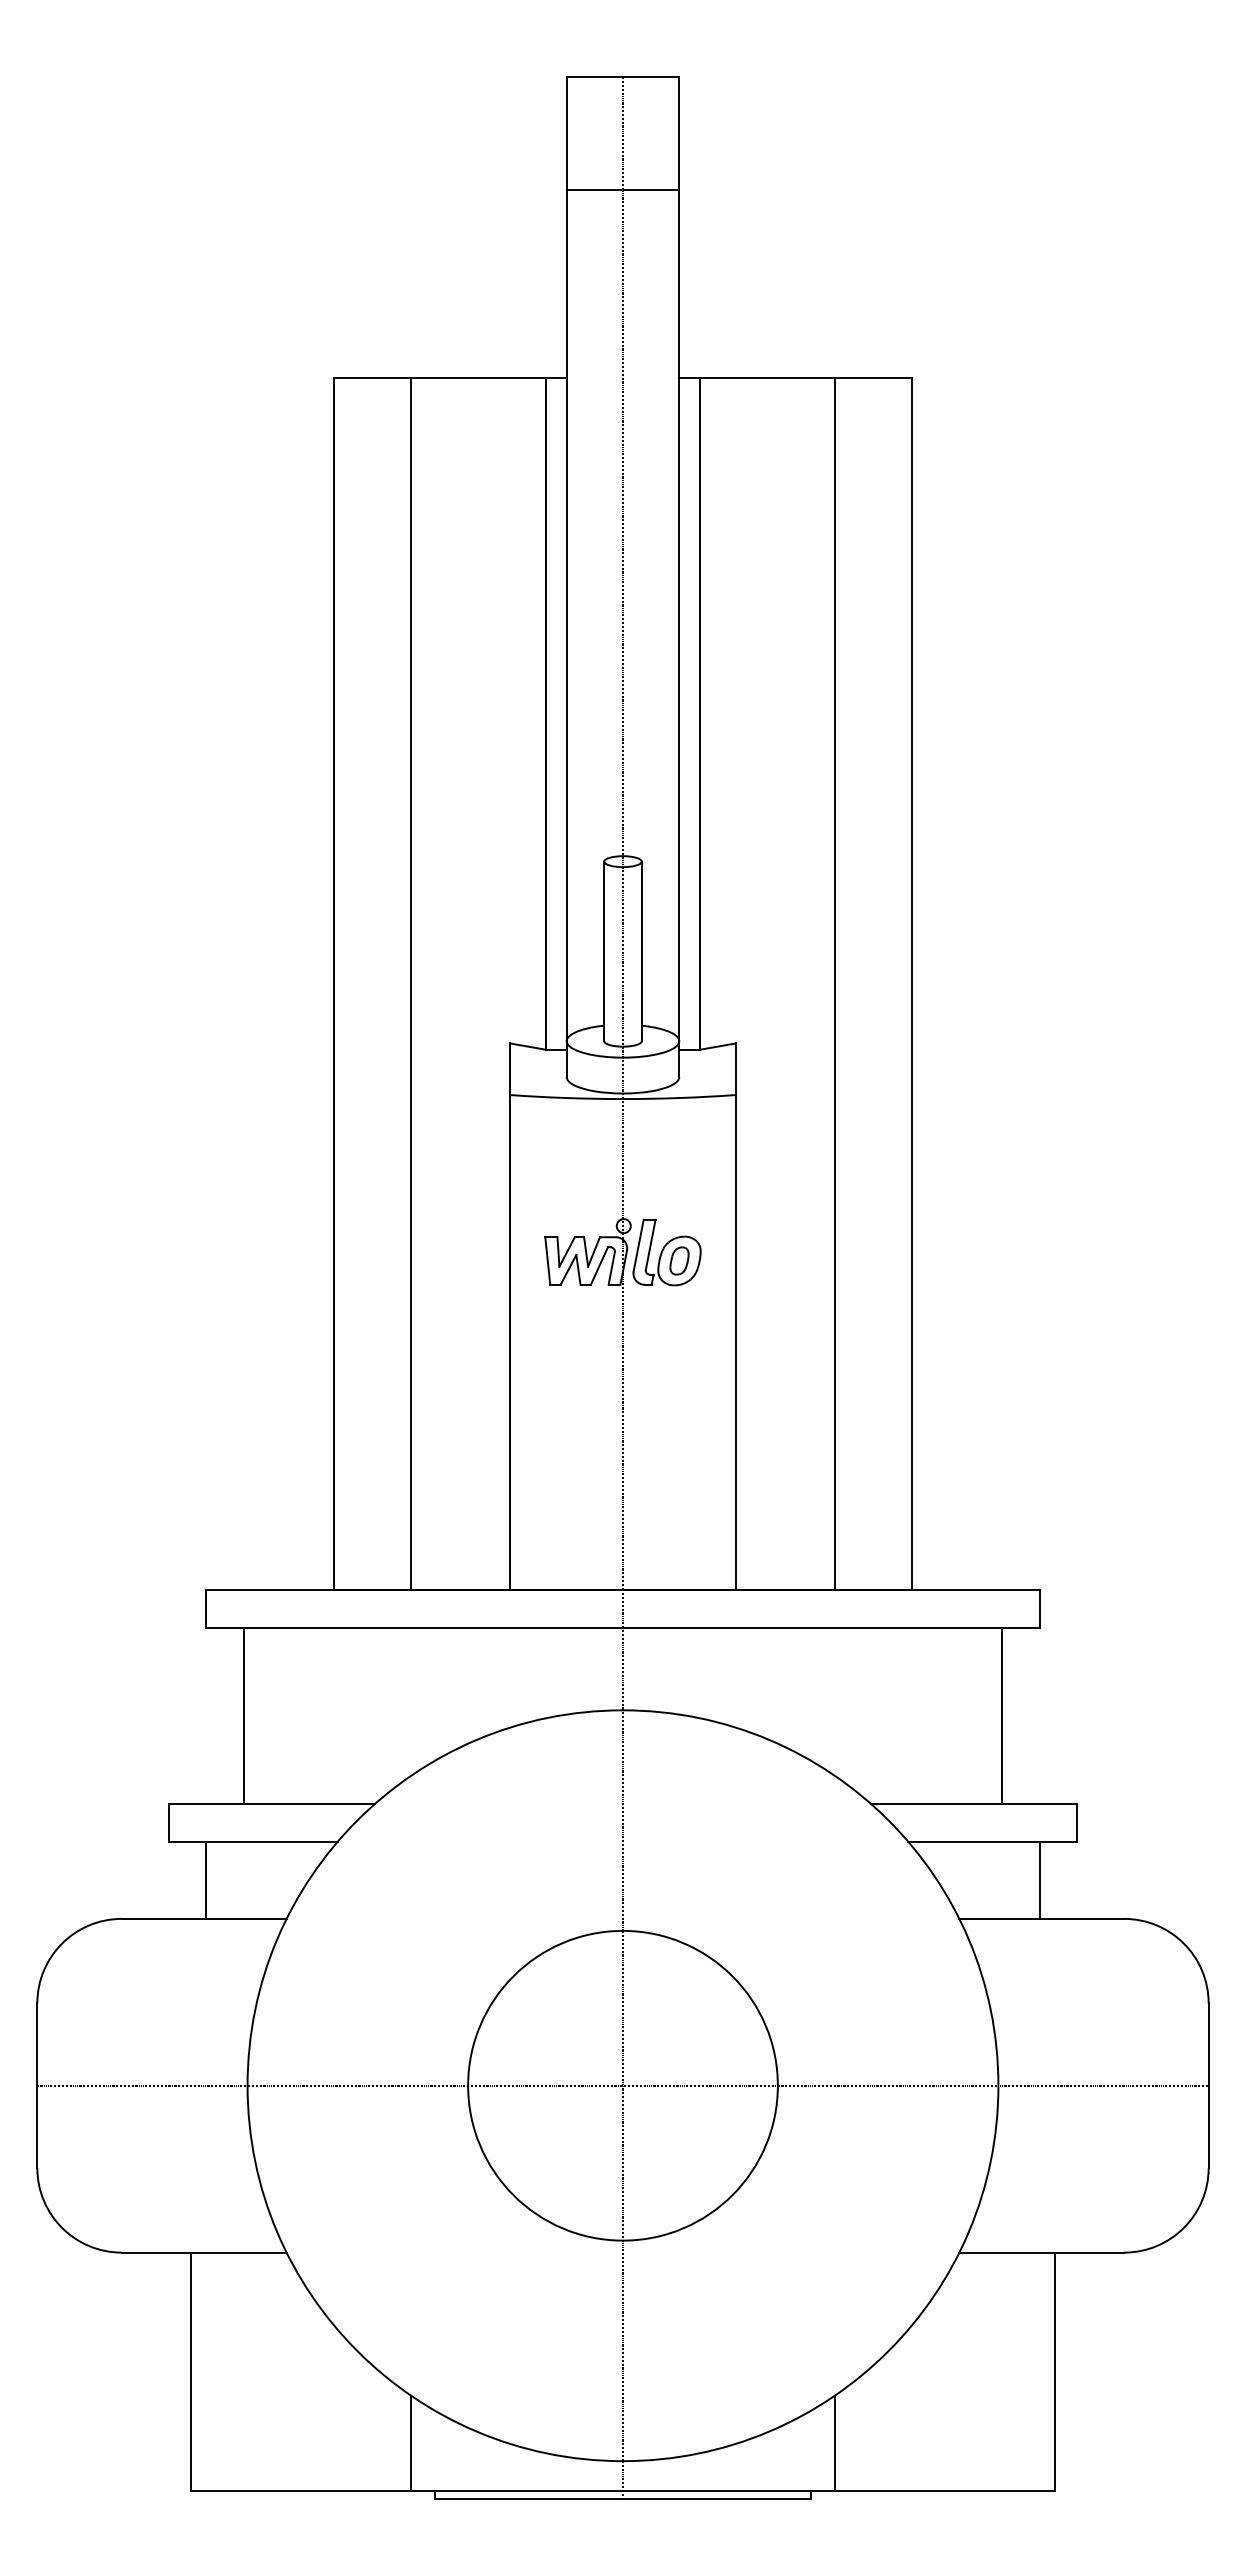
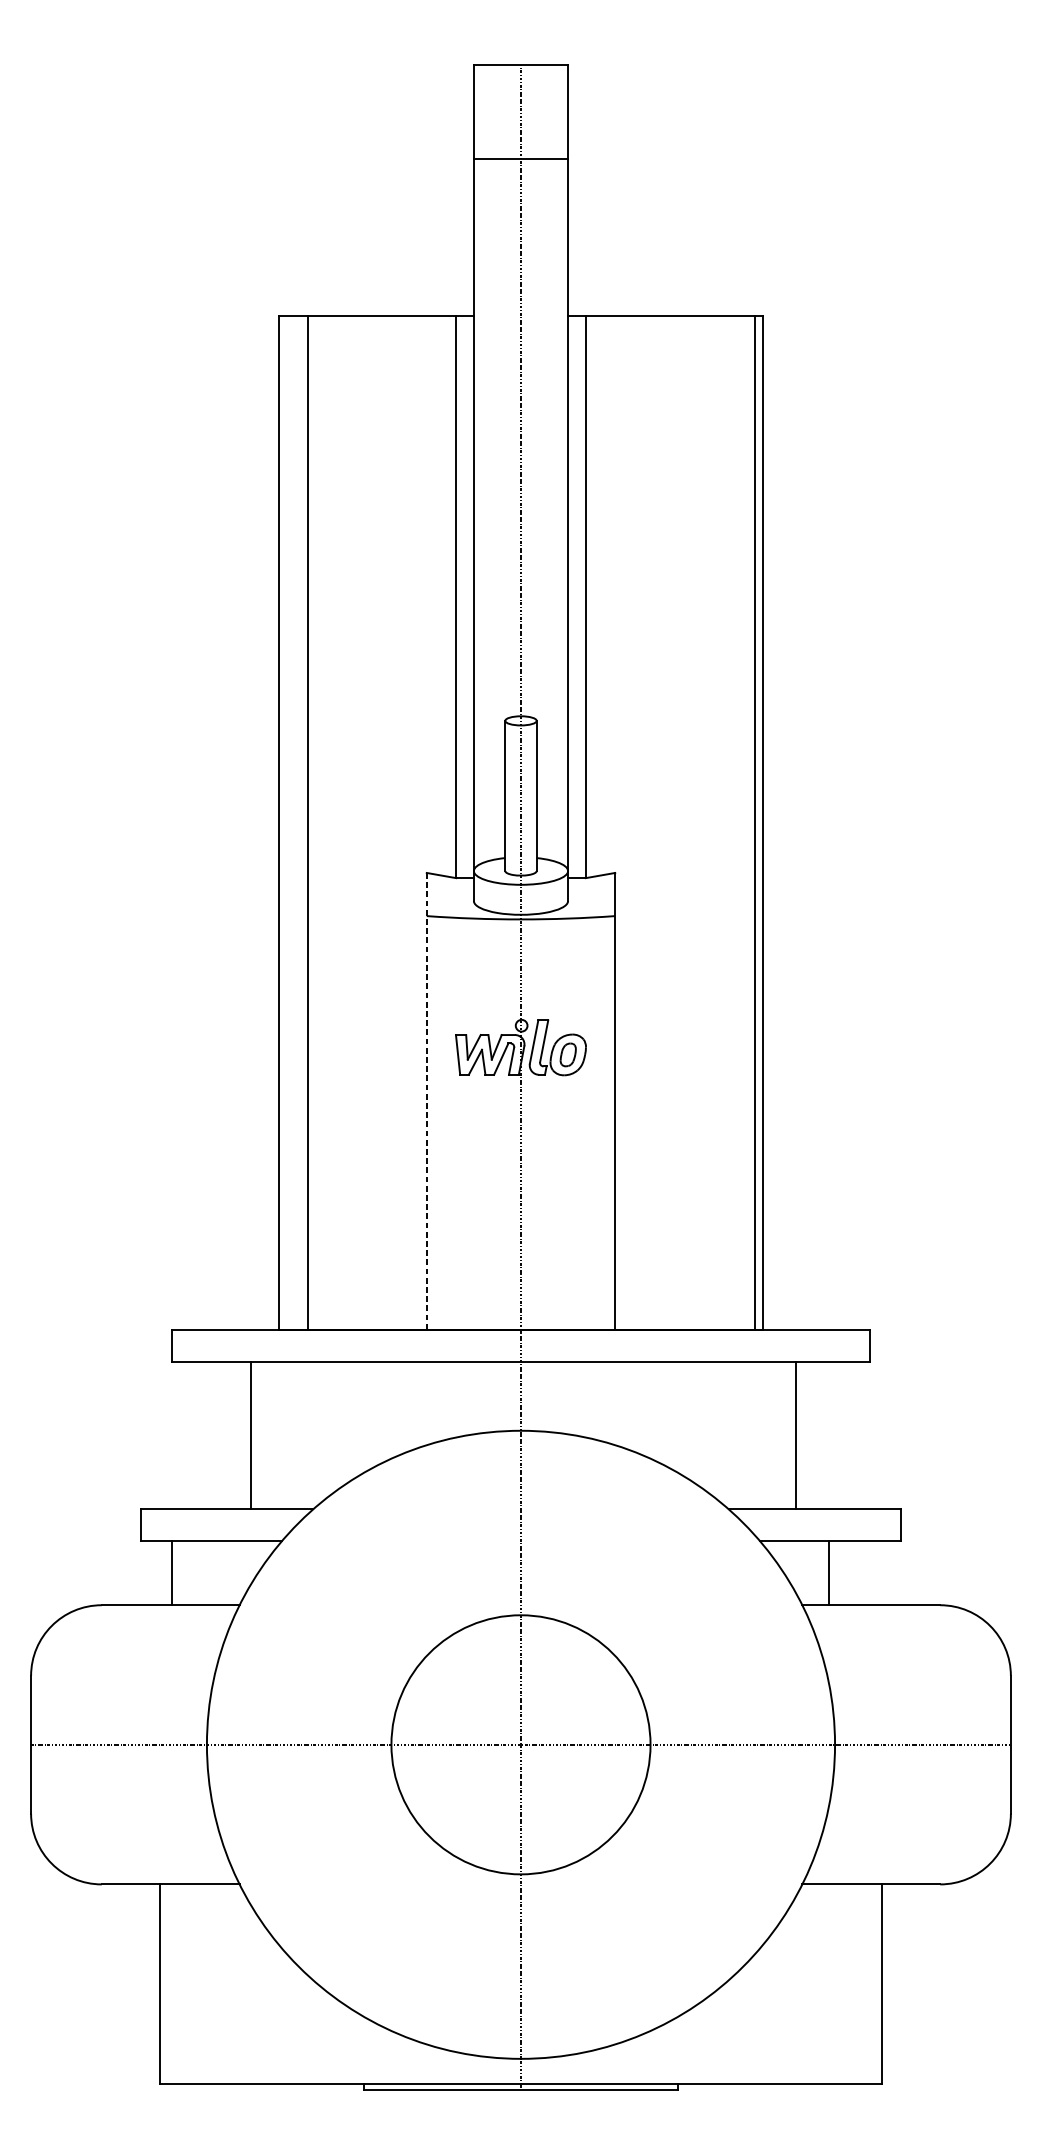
line: (411, 983) -> (308, 822), moved
line: (834, 983) -> (754, 822), moved
line: (510, 1317) -> (426, 1102), solid -> dashed
line: (243, 1715) -> (250, 1435), moved
line: (1002, 1715) -> (795, 1435), moved
line: (1039, 1879) -> (828, 1572), moved
line: (411, 2443) -> (344, 2044), removed
line: (834, 2443) -> (697, 2044), removed

